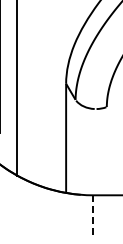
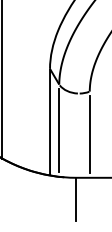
line: (75, 146) -> (59, 130), added
line: (106, 150) -> (89, 134), added
line: (92, 217) -> (75, 199), dashed -> solid

